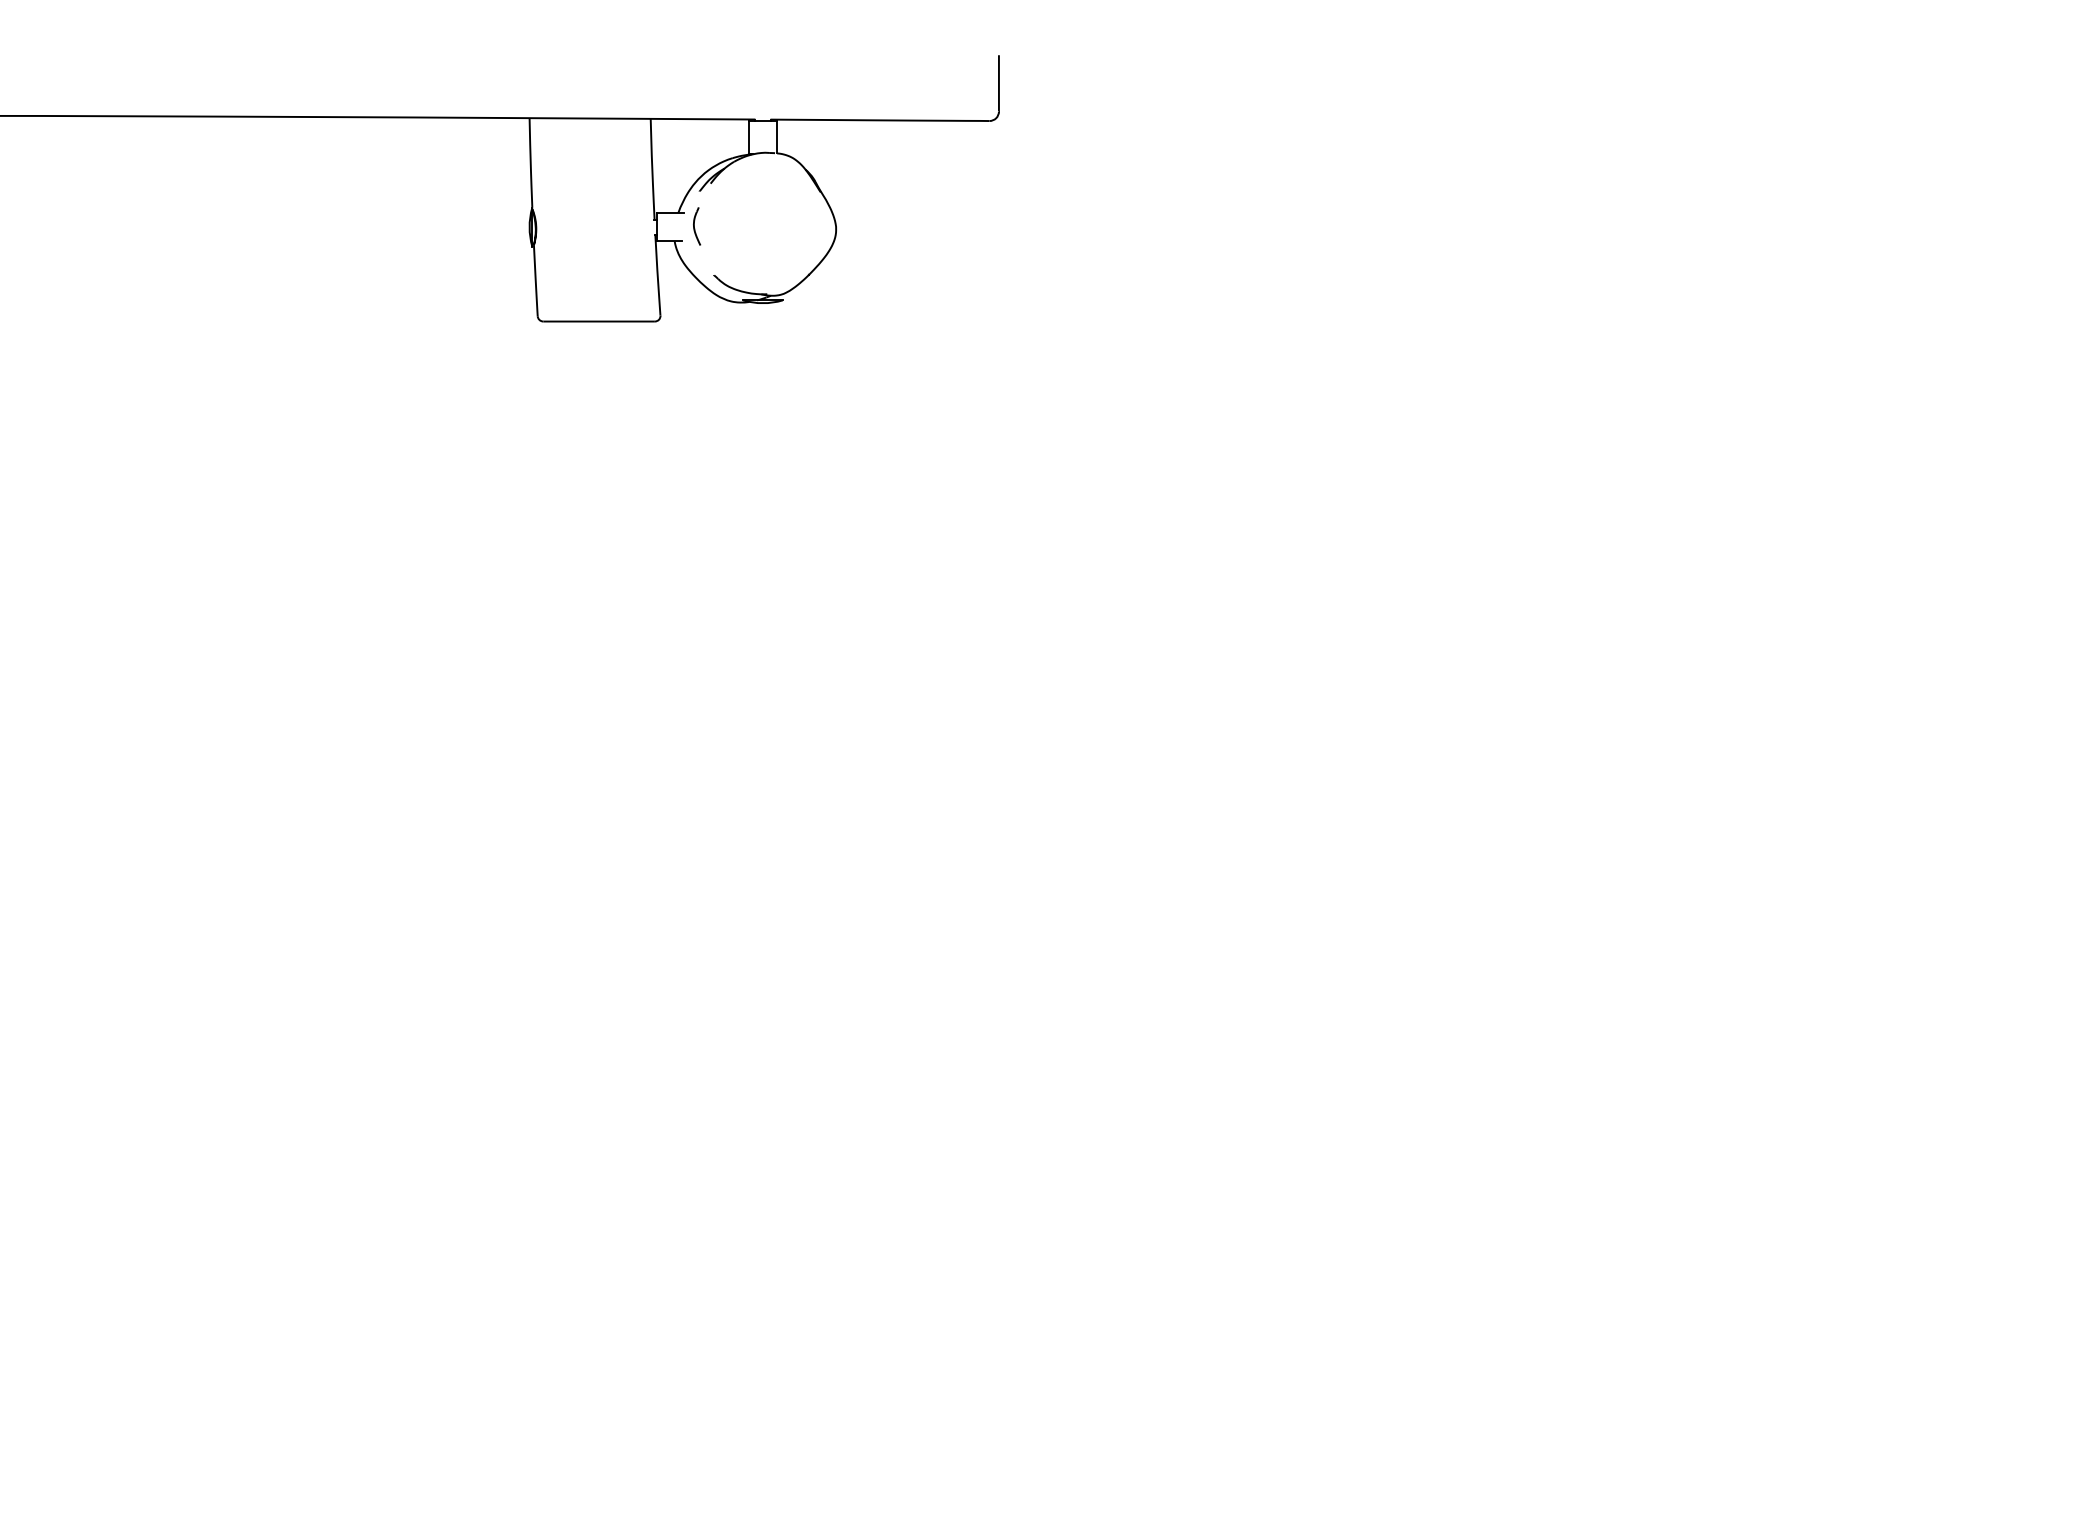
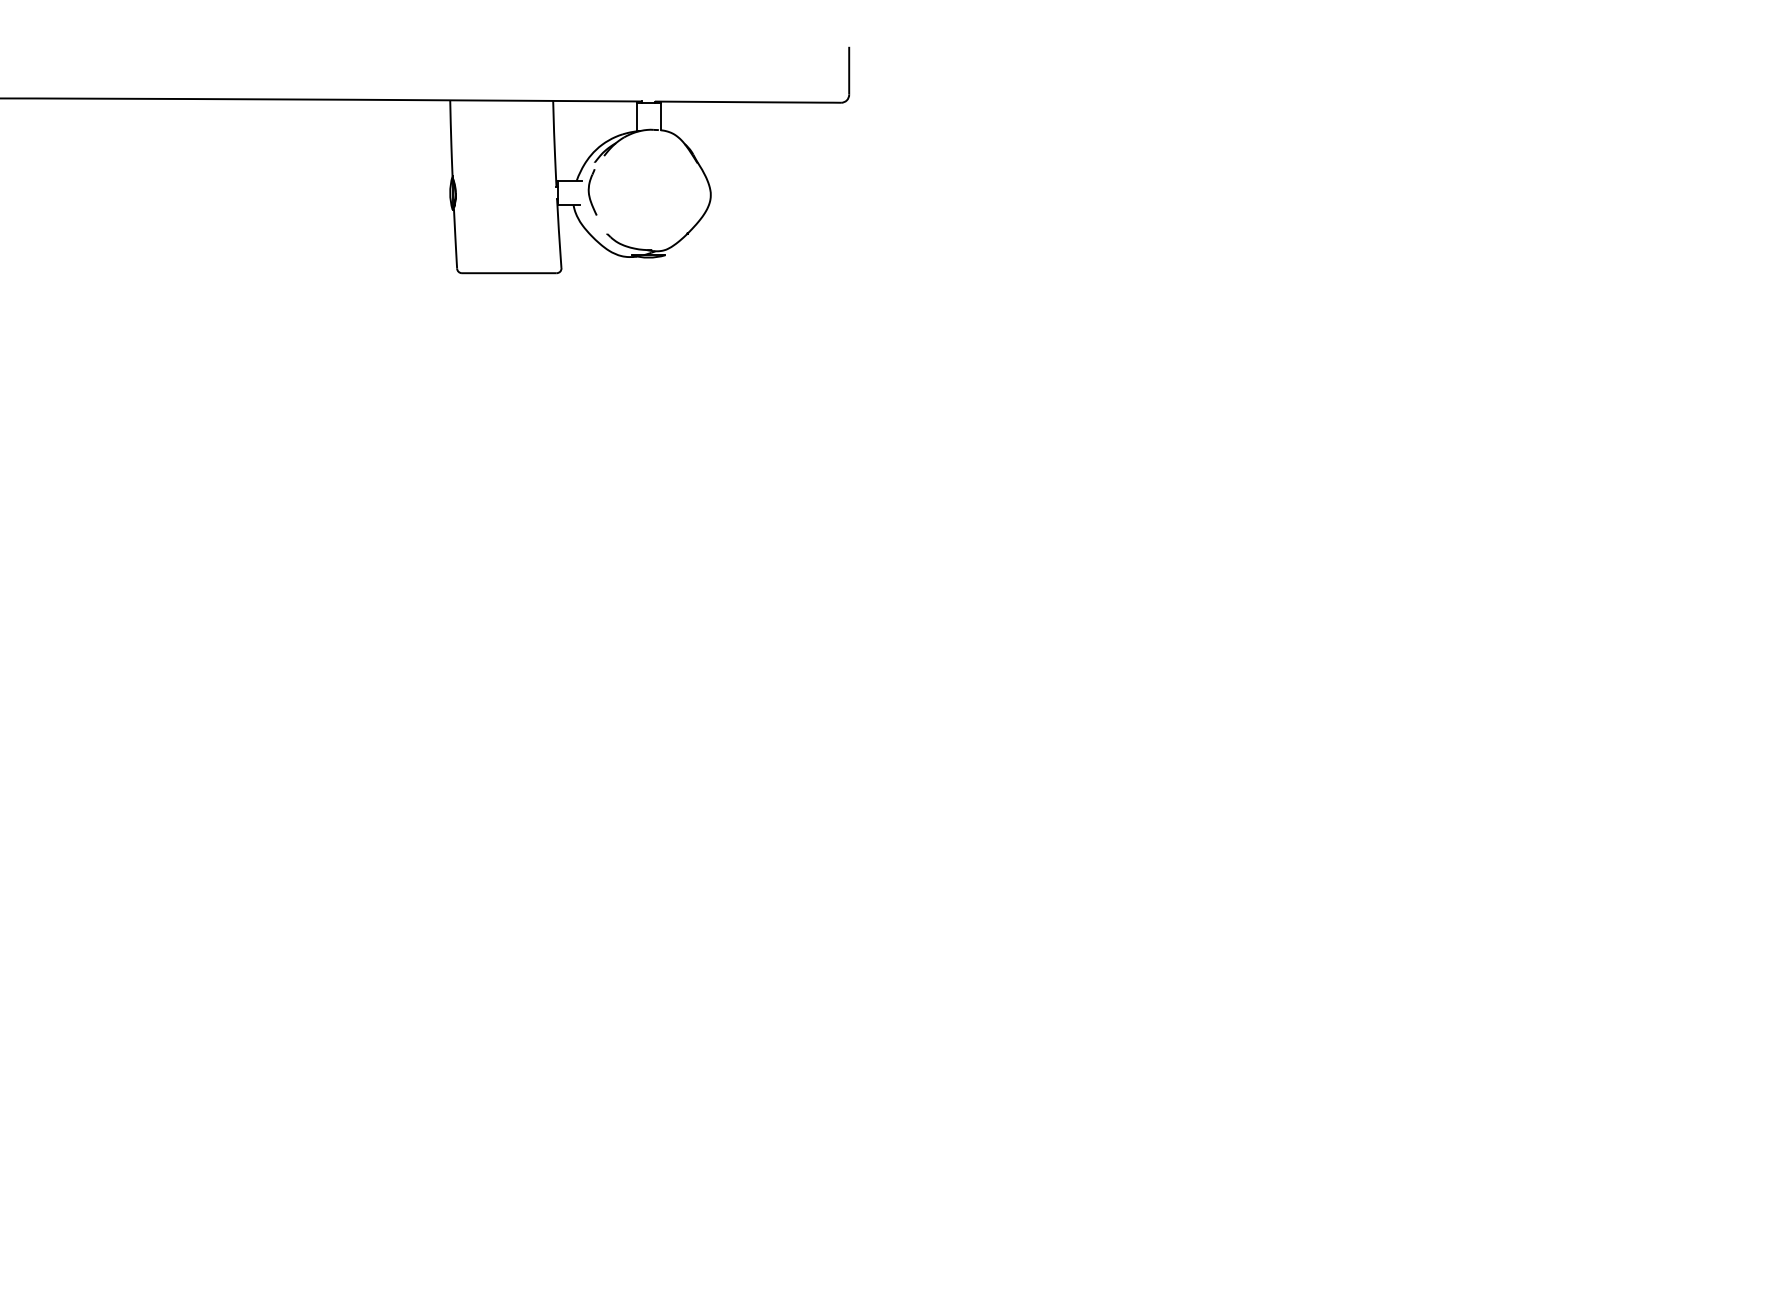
part: (696, 226) -> (592, 192), size x1.43

